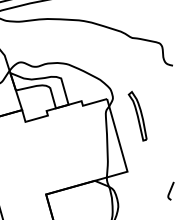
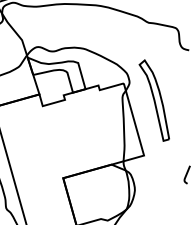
part: (137, 116) -> (153, 100), size x1.67

